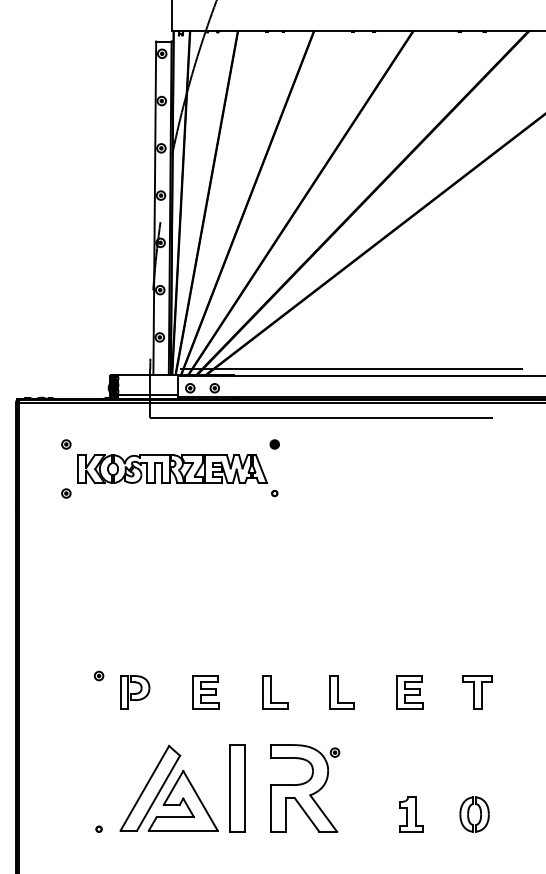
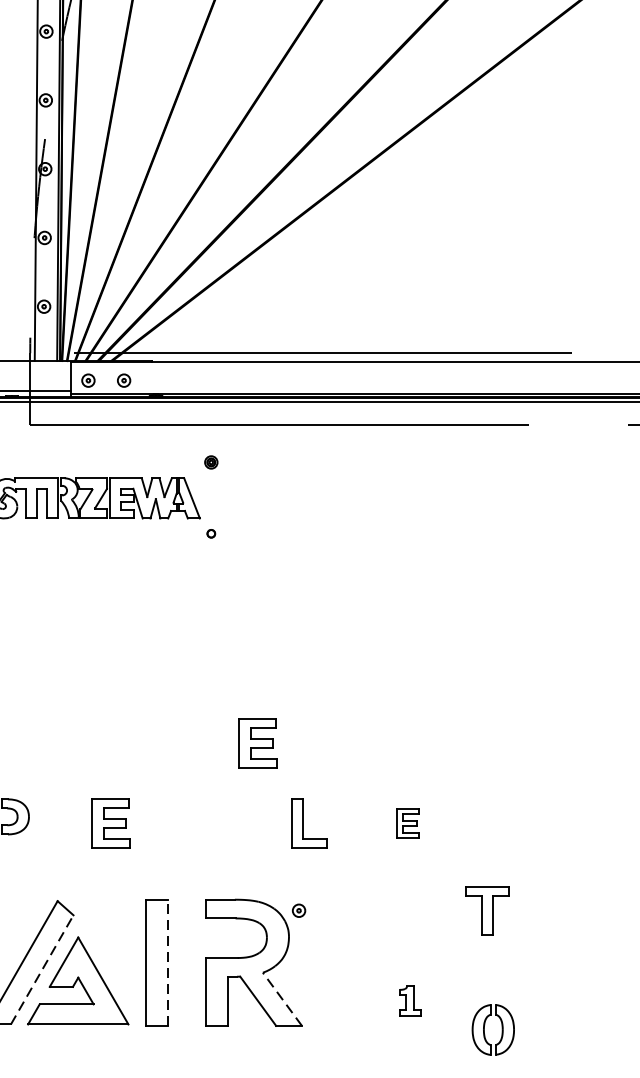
part: (306, 637) -> (257, 743), added
part: (275, 692) -> (212, 823), removed
part: (409, 692) -> (407, 823), size x0.6
part: (477, 692) -> (487, 910), moved
line: (245, 787) -> (168, 961), solid -> dashed
line: (158, 792) -> (42, 968), solid -> dashed
line: (323, 813) -> (282, 999), solid -> dashed
part: (411, 814) -> (410, 1000), size x0.6
part: (474, 814) -> (493, 1029), moved

